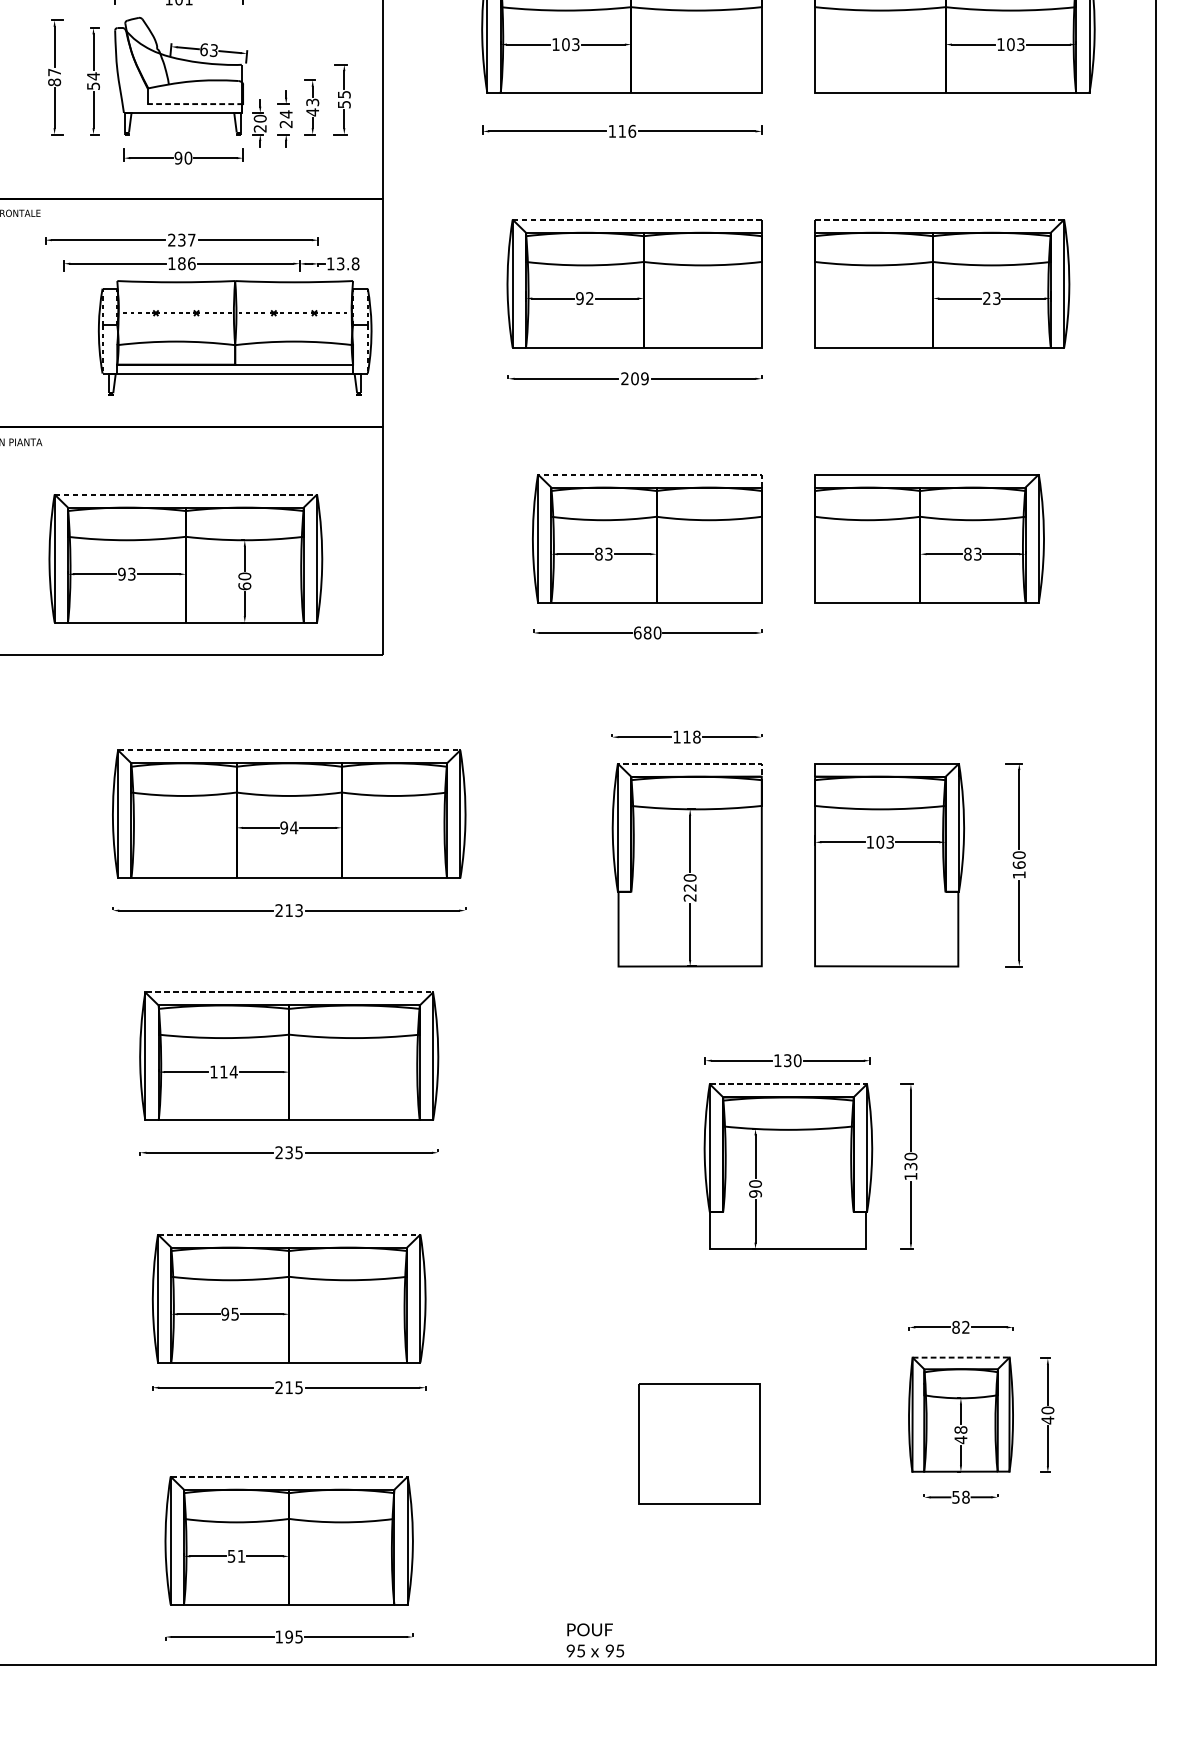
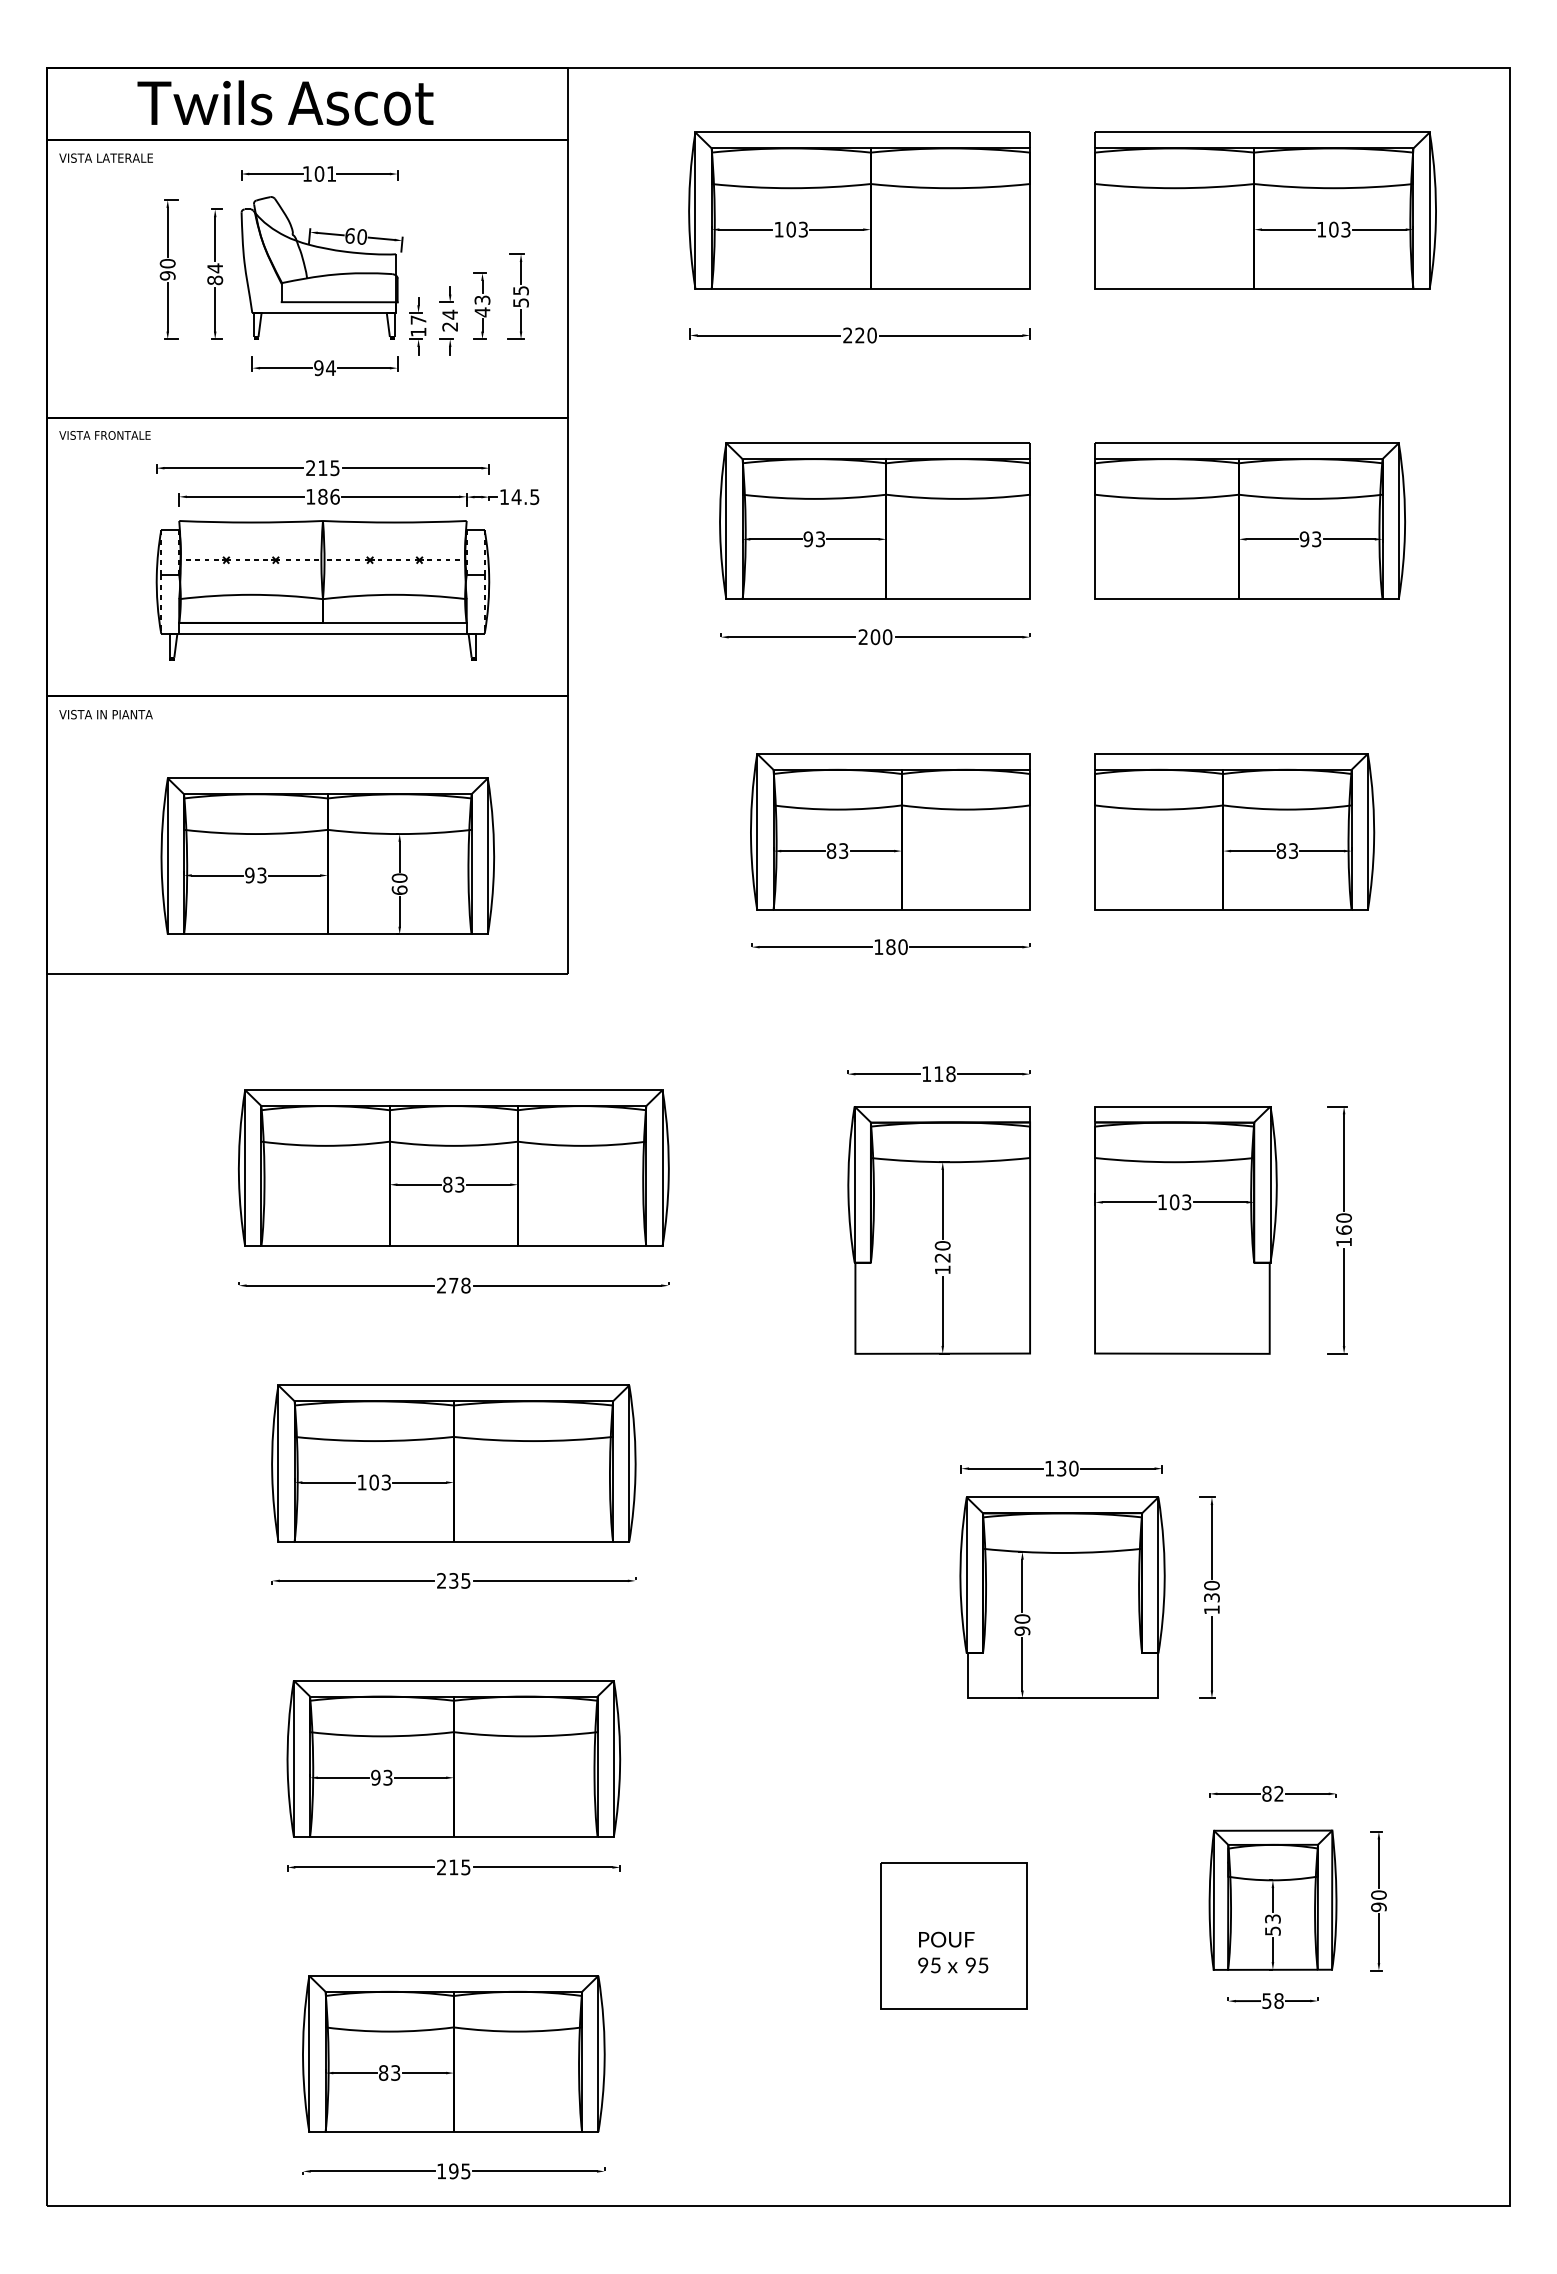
text: (213, 50) -> (361, 236), 63 -> 60
text: (54, 77) -> (167, 269), 87 -> 90
text: (93, 86) -> (215, 280), 54 -> 84
line: (195, 104) -> (339, 302), dashed -> solid
text: (260, 123) -> (418, 325), 20 -> 17
text: (621, 131) -> (859, 335), 116 -> 220
text: (188, 158) -> (330, 368), 90 -> 94
line: (637, 219) -> (878, 443), dashed -> solid
line: (939, 219) -> (1246, 443), dashed -> solid
text: (186, 240) -> (328, 468), 237 -> 215
text: (347, 264) -> (525, 497), 13.8 -> 14.5
text: (589, 298) -> (820, 539), 92 -> 93
text: (986, 298) -> (1304, 539), 23 -> 93
part: (234, 338) -> (322, 590), moved
text: (644, 379) -> (887, 637), 209 -> 200
line: (657, 474) -> (902, 753), dashed -> solid
line: (185, 494) -> (327, 778), dashed -> solid
text: (637, 633) -> (878, 947), 680 -> 180
line: (288, 750) -> (453, 1090), dashed -> solid
line: (689, 763) -> (942, 1106), dashed -> solid
text: (288, 827) -> (453, 1184), 94 -> 83
text: (689, 897) -> (942, 1269), 220 -> 120
text: (293, 910) -> (459, 1285), 213 -> 278
line: (288, 992) -> (453, 1385), dashed -> solid
text: (229, 1072) -> (380, 1482), 114 -> 103
line: (788, 1084) -> (1062, 1497), dashed -> solid
line: (288, 1234) -> (453, 1680), dashed -> solid
text: (234, 1313) -> (387, 1776), 95 -> 93
line: (961, 1357) -> (1273, 1830), dashed -> solid
text: (1047, 1420) -> (1378, 1907), 40 -> 90
text: (960, 1435) -> (1272, 1925), 48 -> 53
line: (288, 1476) -> (453, 1975), dashed -> solid
text: (236, 1555) -> (389, 2072), 51 -> 83
text: (595, 1640) -> (953, 1952), moved

